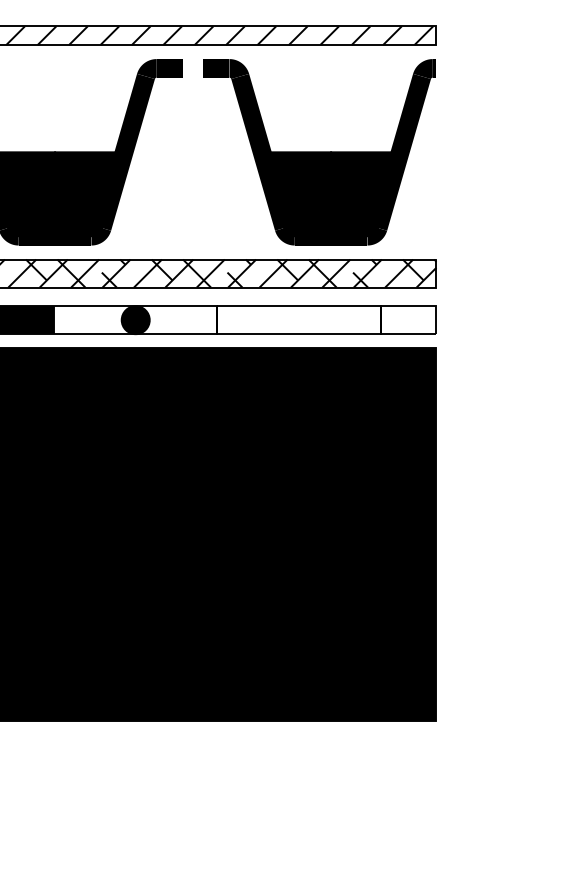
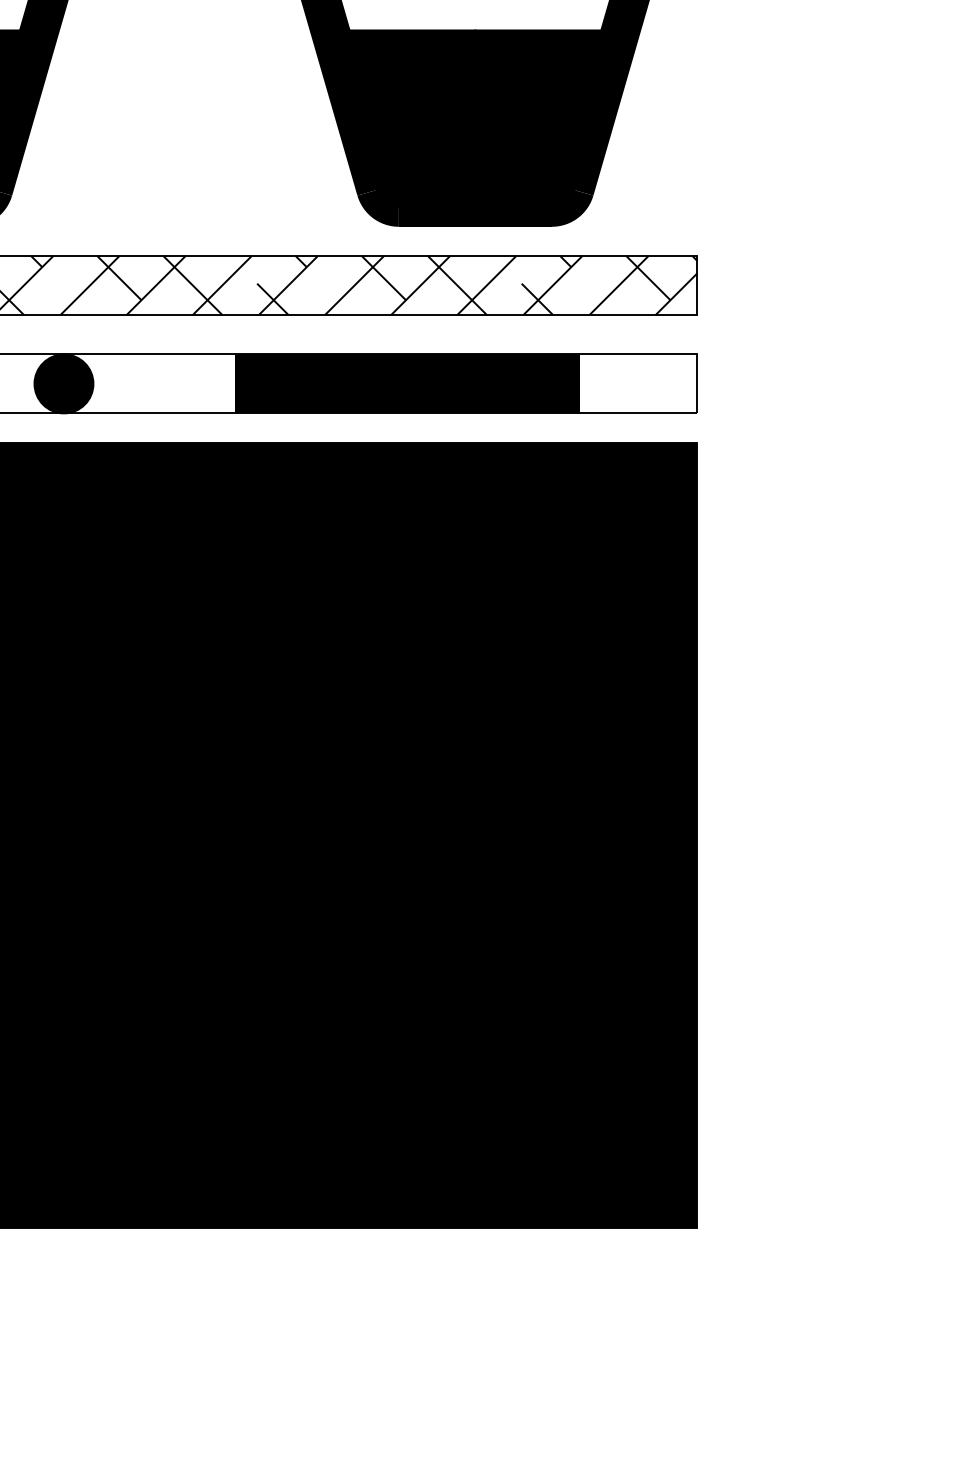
fill: (298, 320) -> (406, 384), added

